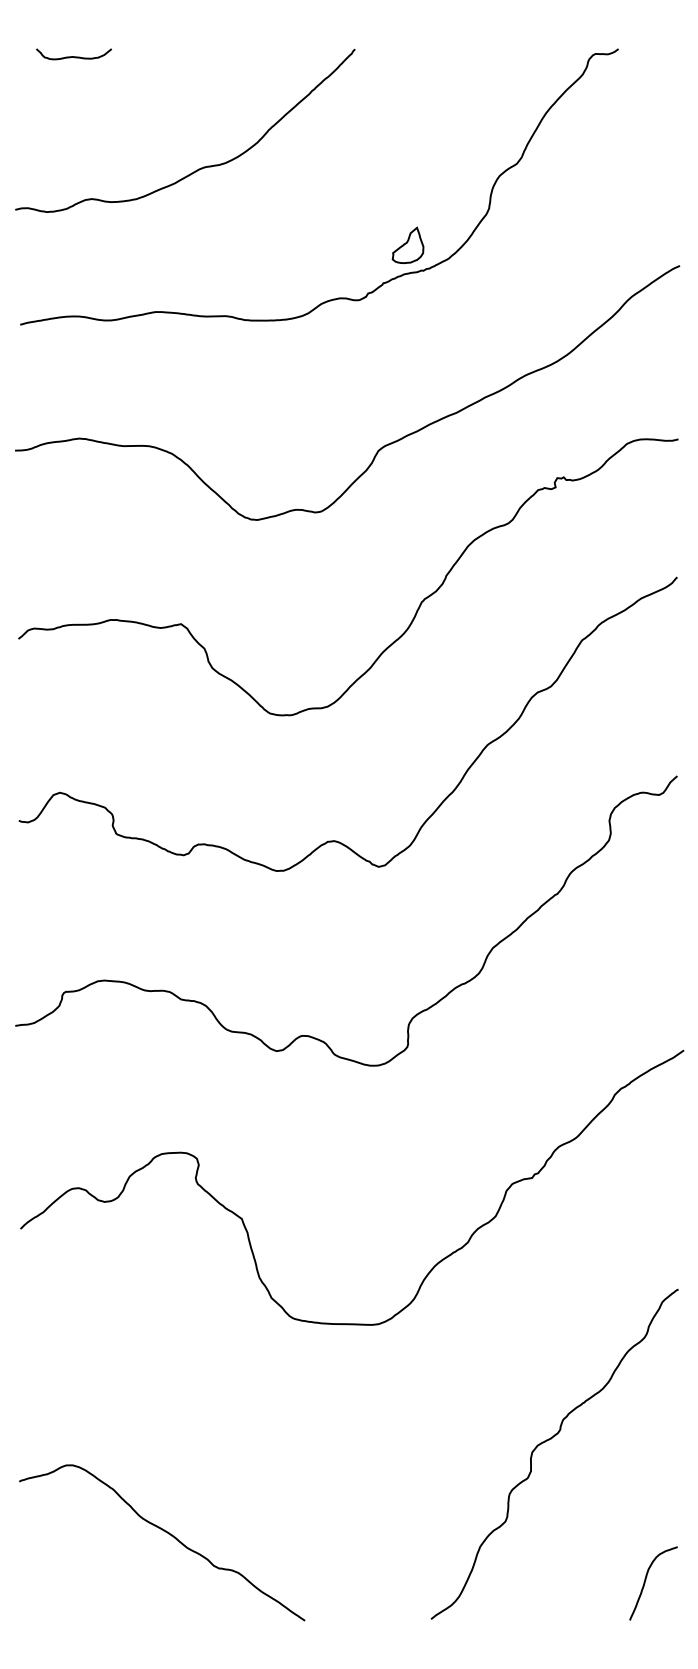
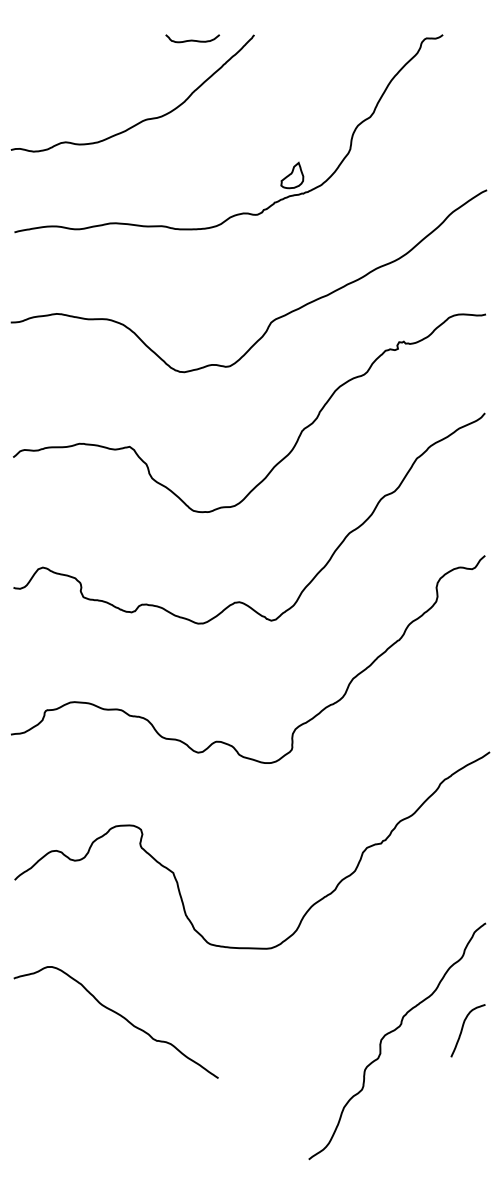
curve: (74, 56) -> (193, 40), moved
curve: (168, 1534) -> (120, 1016), moved
curve: (646, 1580) -> (463, 1028), moved

